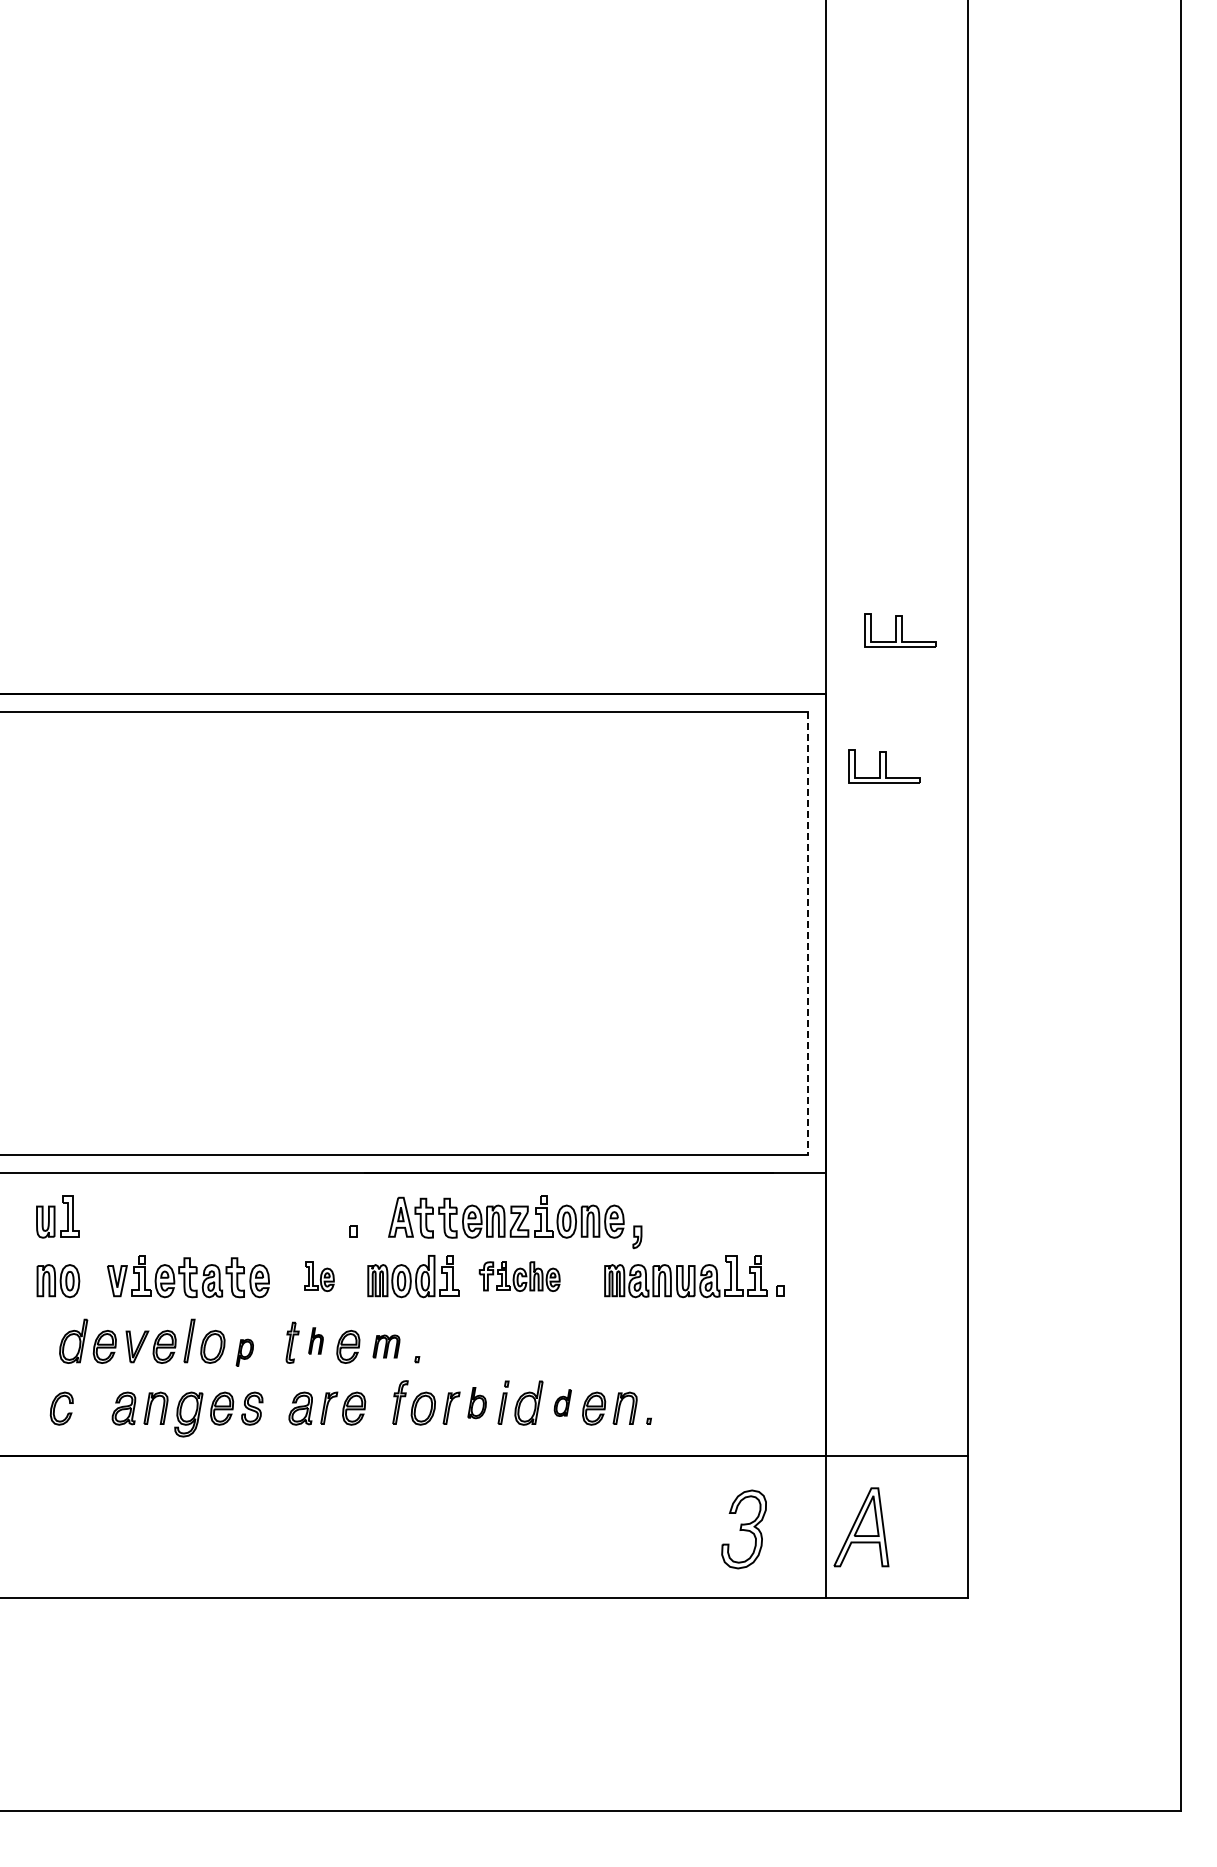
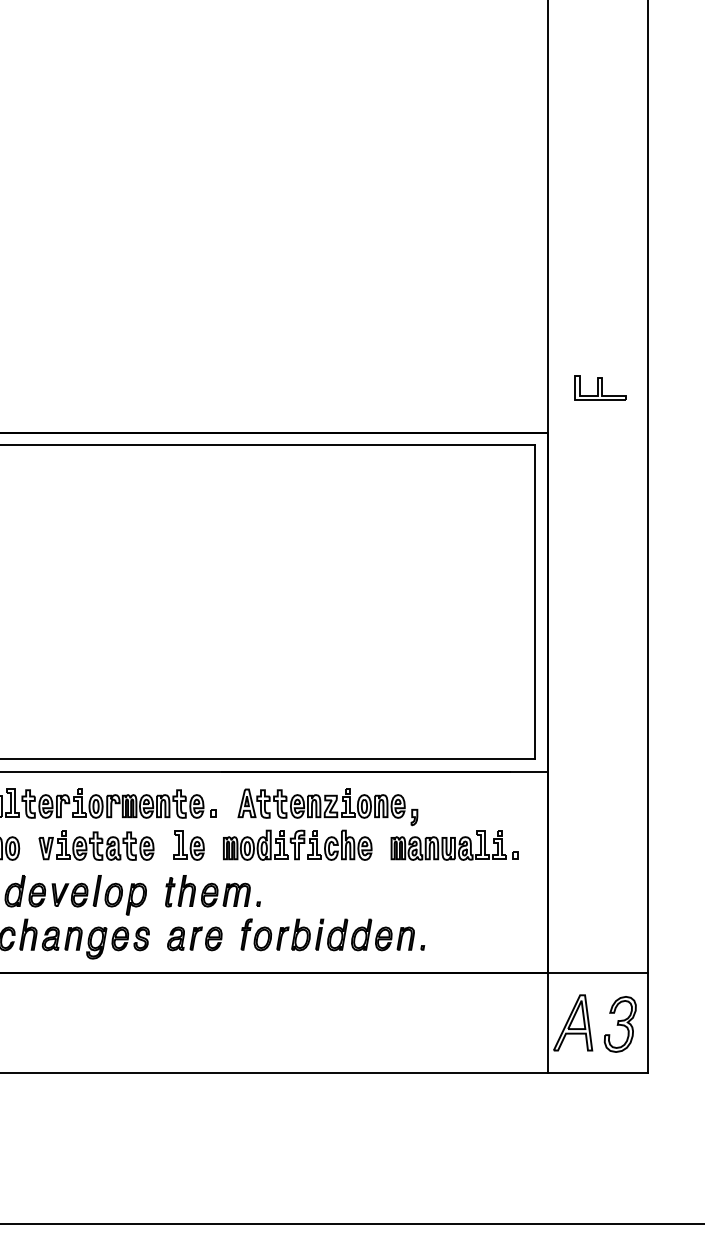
part: (884, 766) -> (589, 484), removed
line: (808, 933) -> (535, 602), dashed -> solid
part: (211, 1216) -> (112, 802), added
part: (319, 1276) -> (189, 845), size x1.43
part: (519, 1276) -> (330, 845), size x1.43
part: (315, 1340) -> (186, 890), size x1.67
part: (386, 1346) -> (236, 894), size x1.43
part: (244, 1352) -> (136, 899), size x1.67
part: (91, 1402) -> (27, 934), added
part: (476, 1402) -> (300, 934), size x1.43
part: (562, 1402) -> (361, 934), size x1.67
part: (743, 1529) -> (619, 1024), moved

